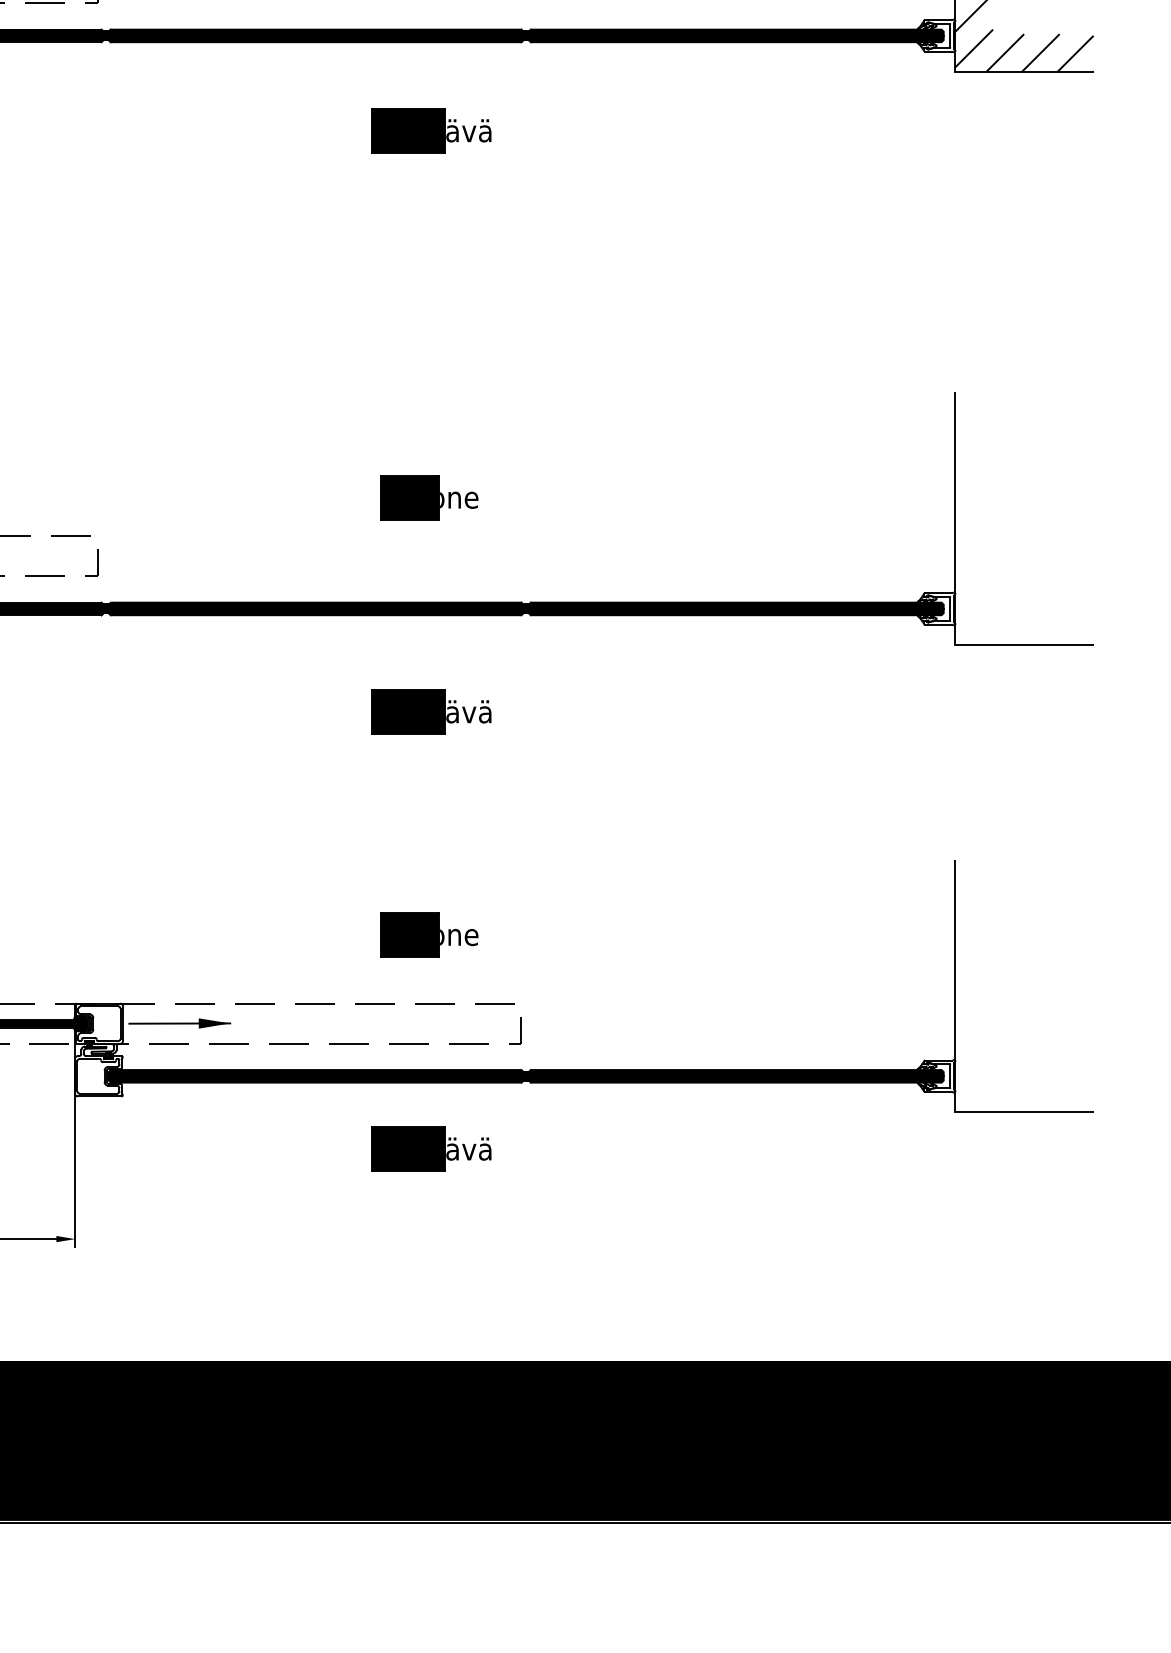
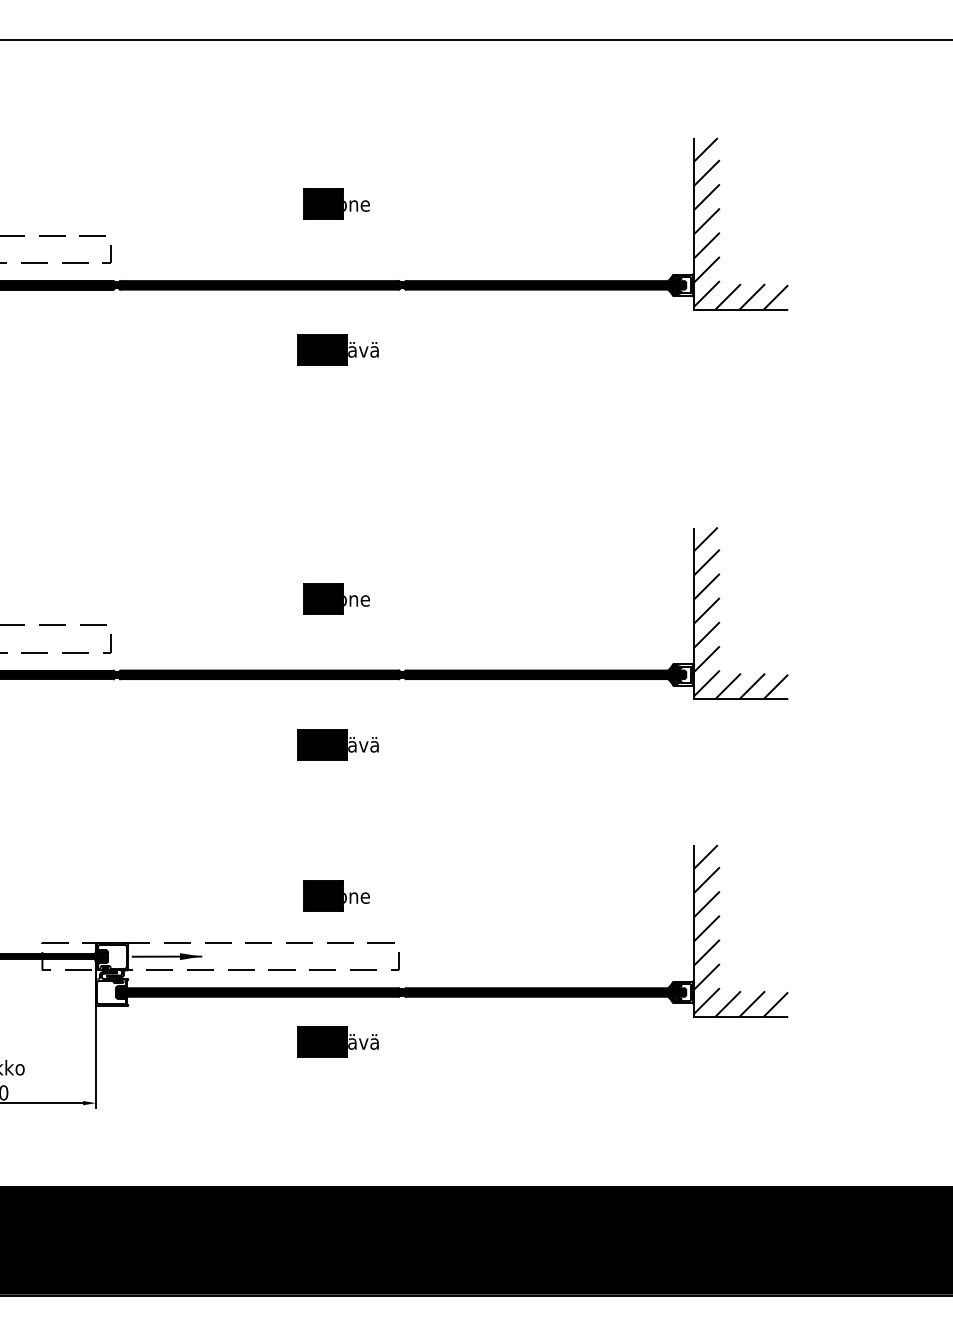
hatch: (1025, 518) -> (741, 613), added
hatch: (1025, 985) -> (741, 930), added

